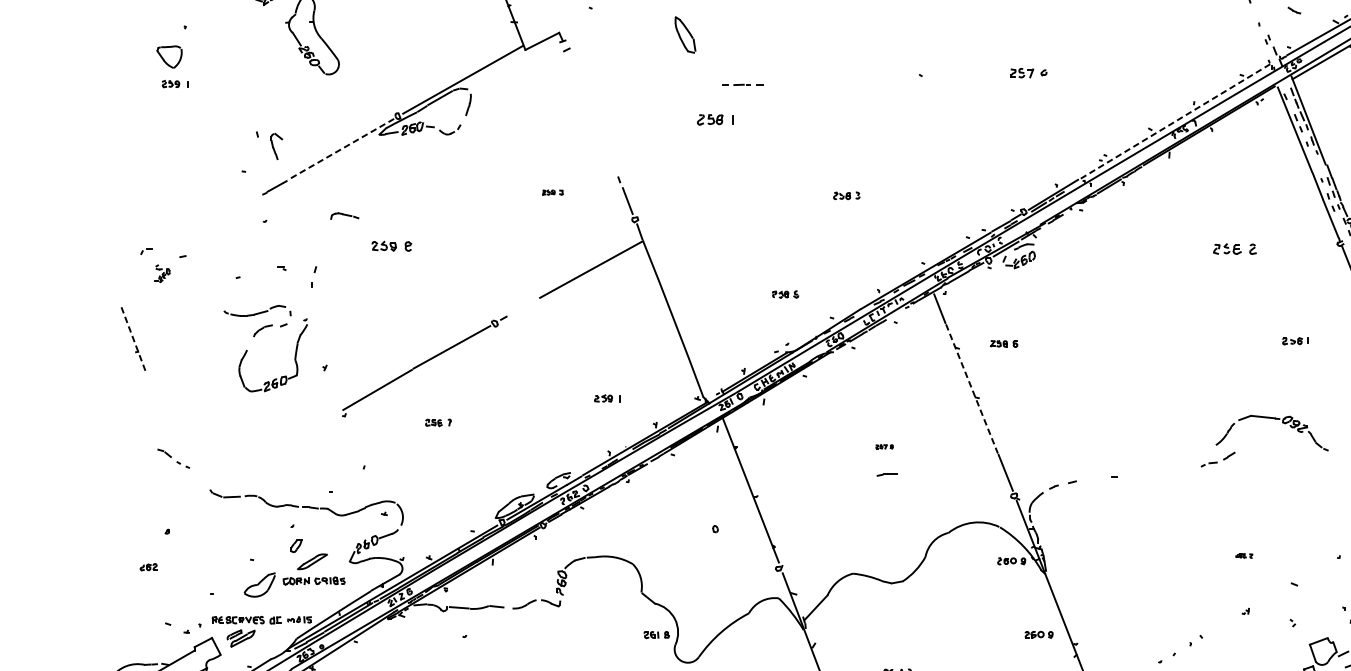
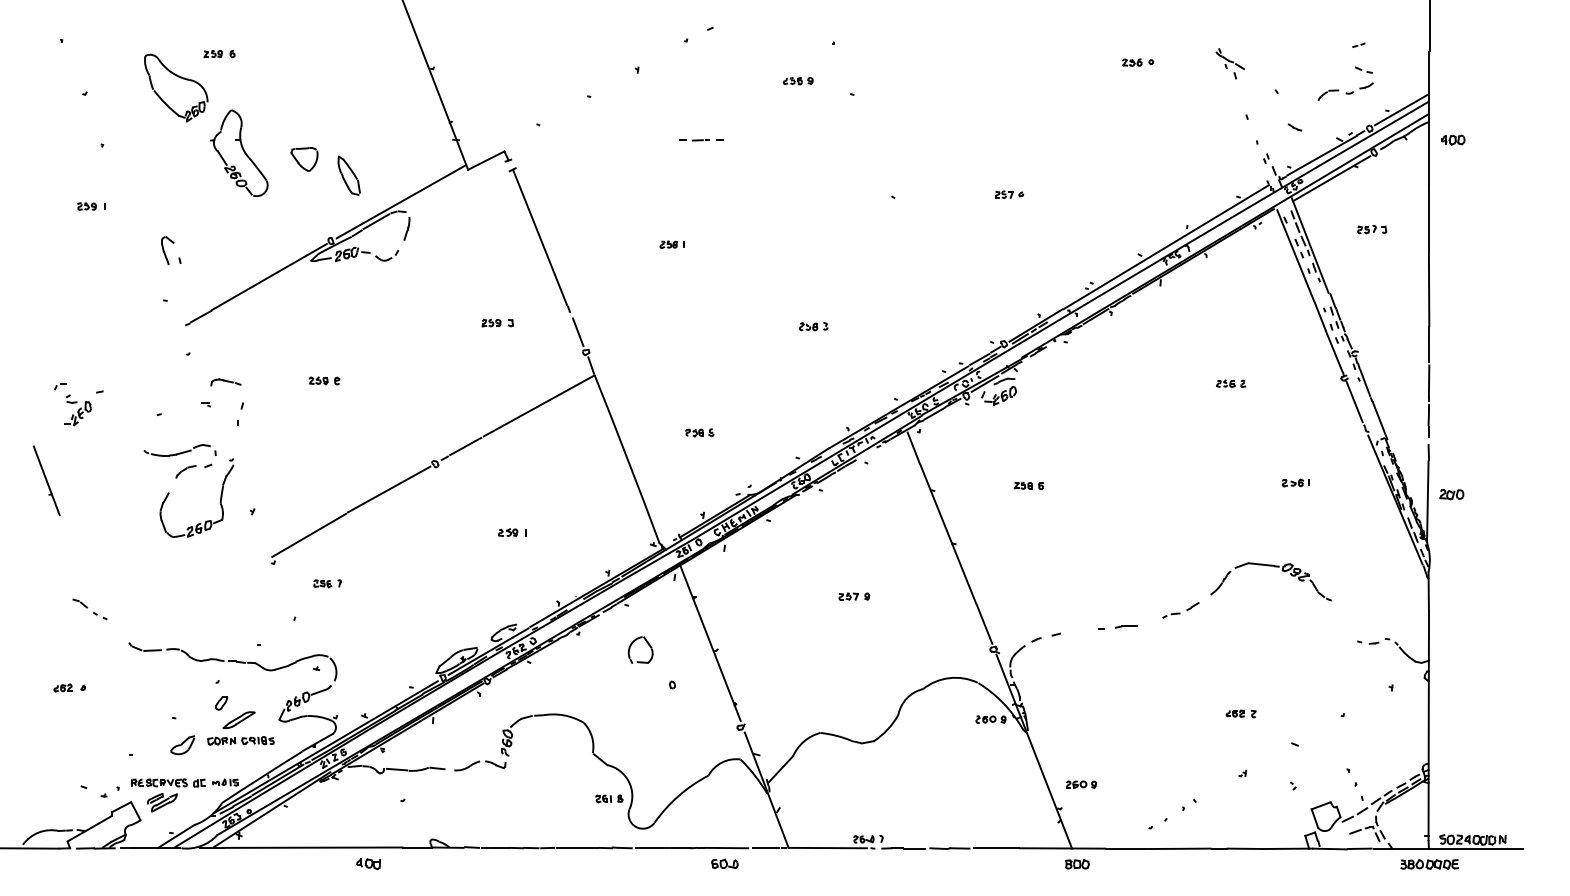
part: (684, 34) -> (348, 175), moved
part: (169, 57) -> (304, 159), moved
part: (1028, 72) -> (1009, 194), size x0.71
part: (742, 85) -> (701, 140), moved
line: (591, 111) -> (539, 236), added
part: (714, 119) -> (671, 244), size x0.62
line: (1174, 122) -> (1166, 247), dashed -> solid
part: (276, 146) -> (167, 250), moved
line: (340, 150) -> (269, 277), dashed -> solid
part: (552, 192) -> (497, 323), size x1.43
part: (344, 216) -> (225, 382), moved
part: (391, 245) -> (324, 380), size x0.71
part: (1234, 248) -> (1230, 383), size x0.62
part: (162, 273) -> (77, 410), size x1.67
part: (785, 294) -> (699, 432), moved
line: (522, 307) -> (465, 446), added
line: (133, 338) -> (46, 480), dashed -> solid
part: (1003, 343) -> (1028, 485), moved
line: (972, 389) -> (948, 534), dashed -> solid
part: (607, 398) -> (512, 532), moved
part: (438, 422) -> (327, 583), moved
part: (884, 446) -> (854, 596), size x1.67
part: (1217, 459) -> (1180, 610), moved
part: (886, 474) -> (1125, 626), moved
part: (692, 491) -> (647, 644), added
part: (1243, 555) -> (1240, 713), size x1.67
part: (148, 566) -> (62, 687), moved
part: (259, 585) -> (182, 745), size x0.71
part: (1039, 634) -> (1081, 784), moved

